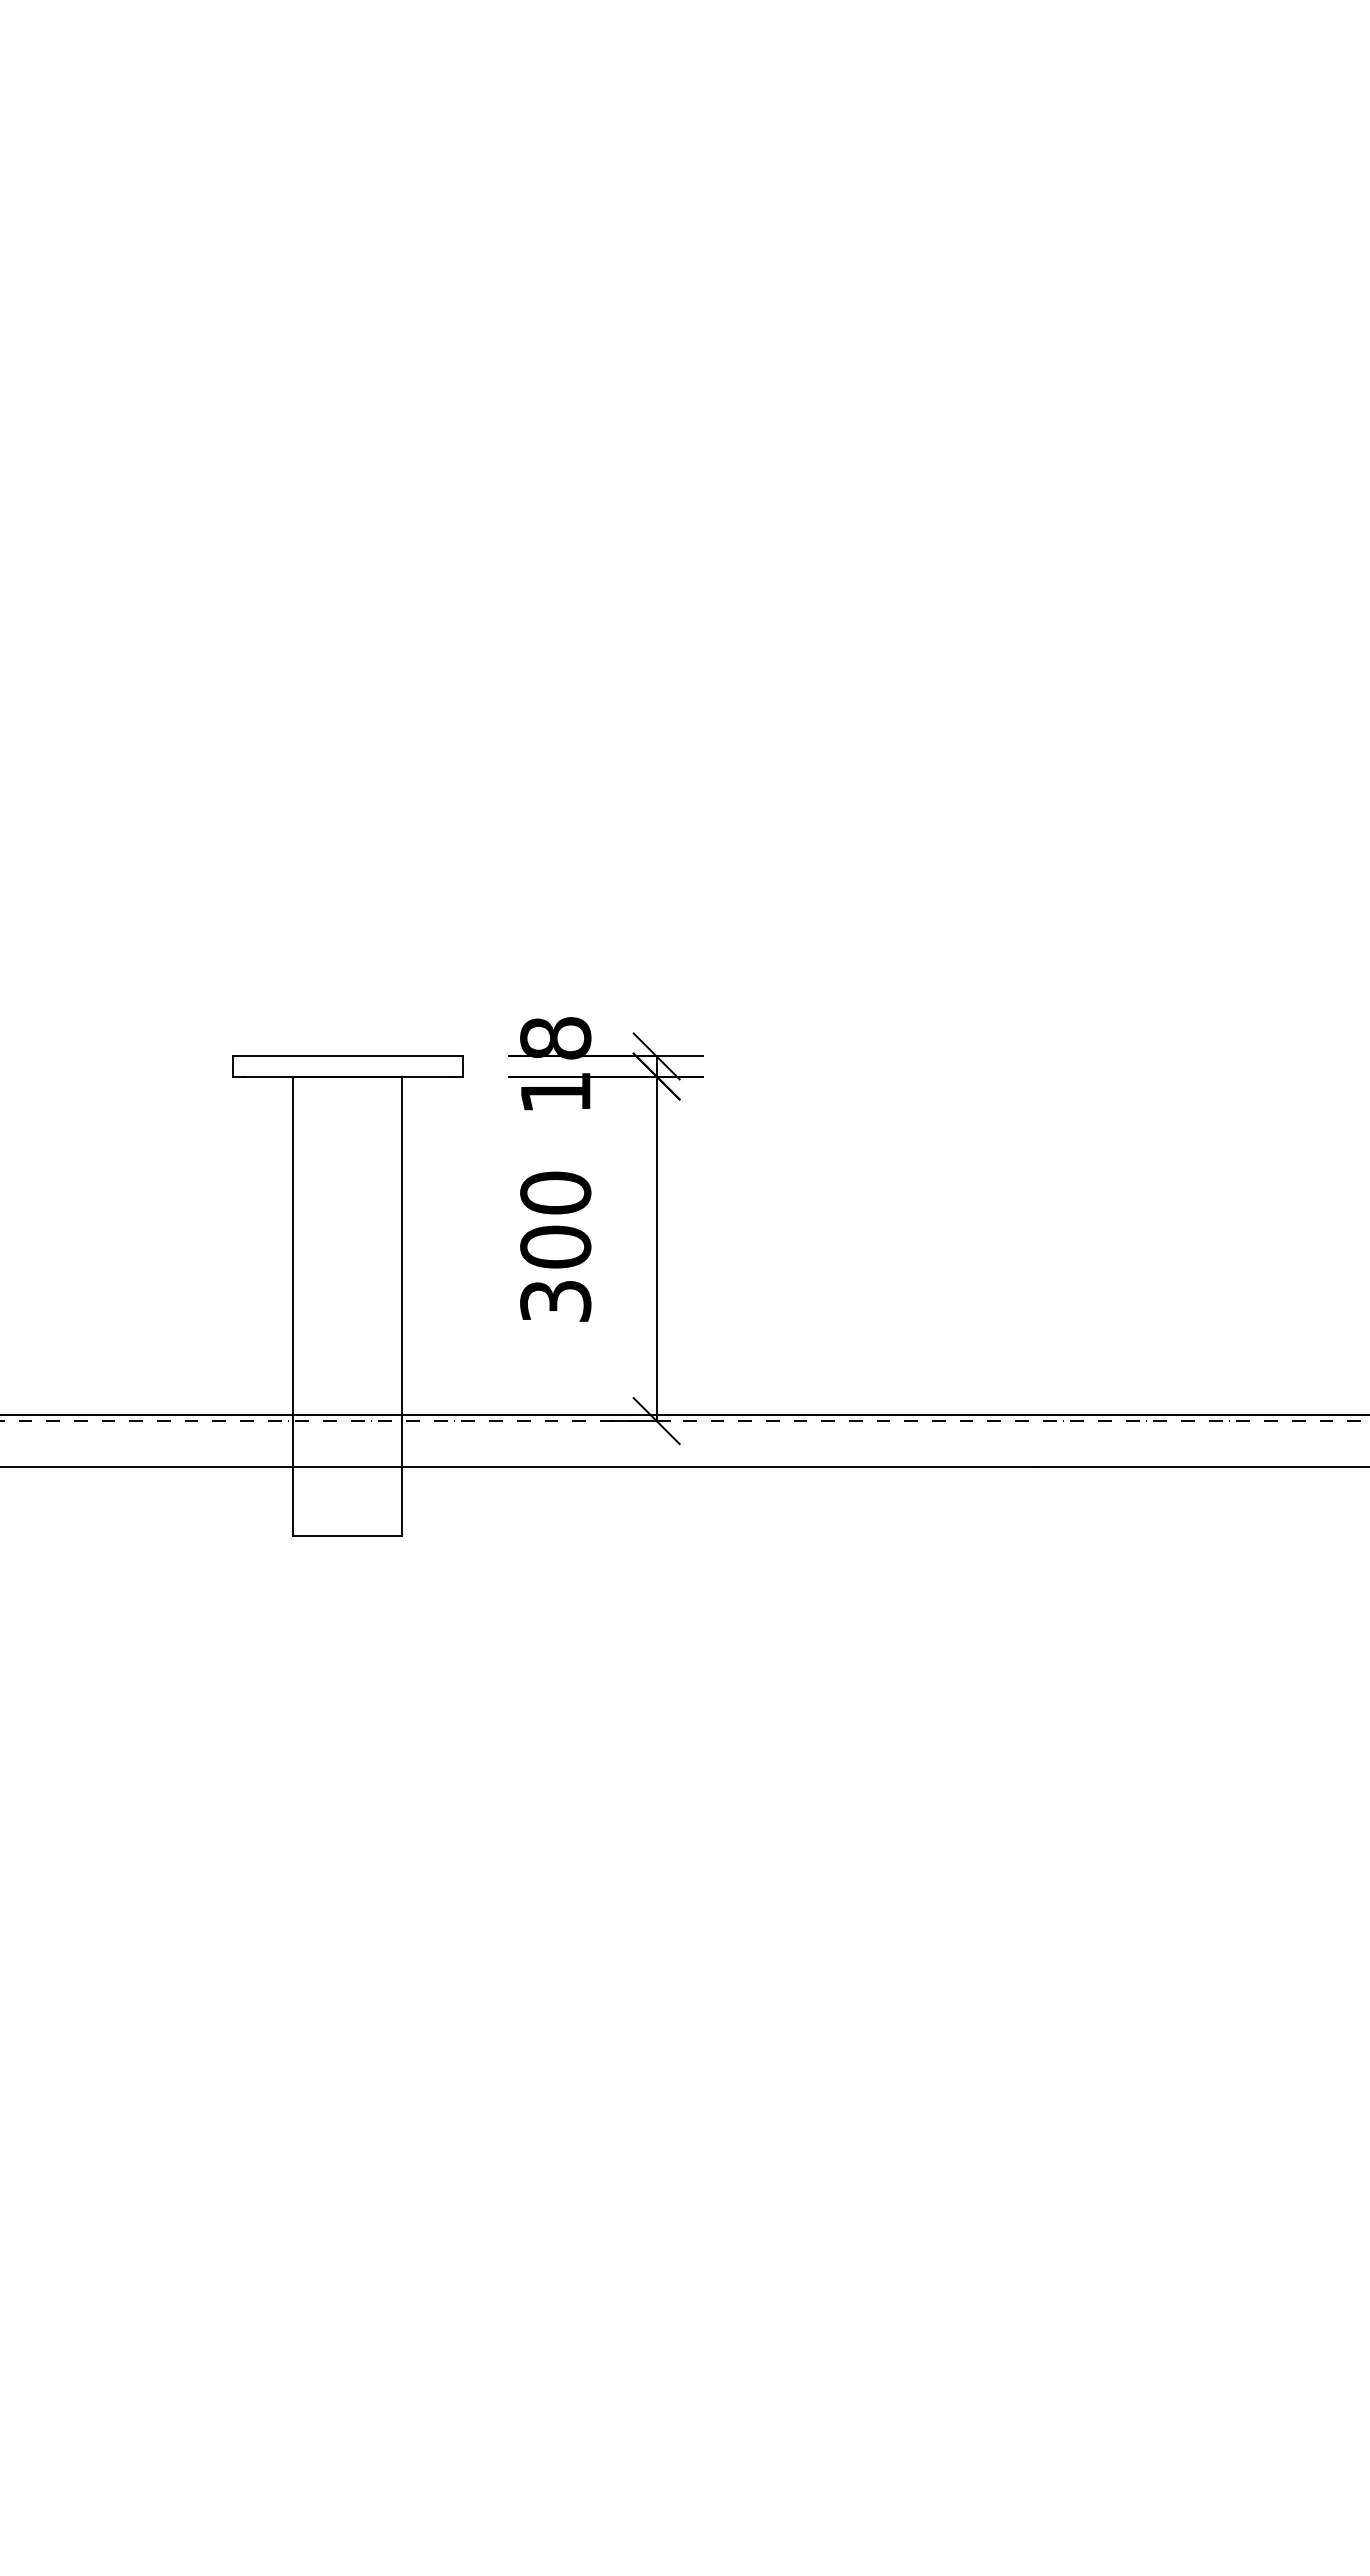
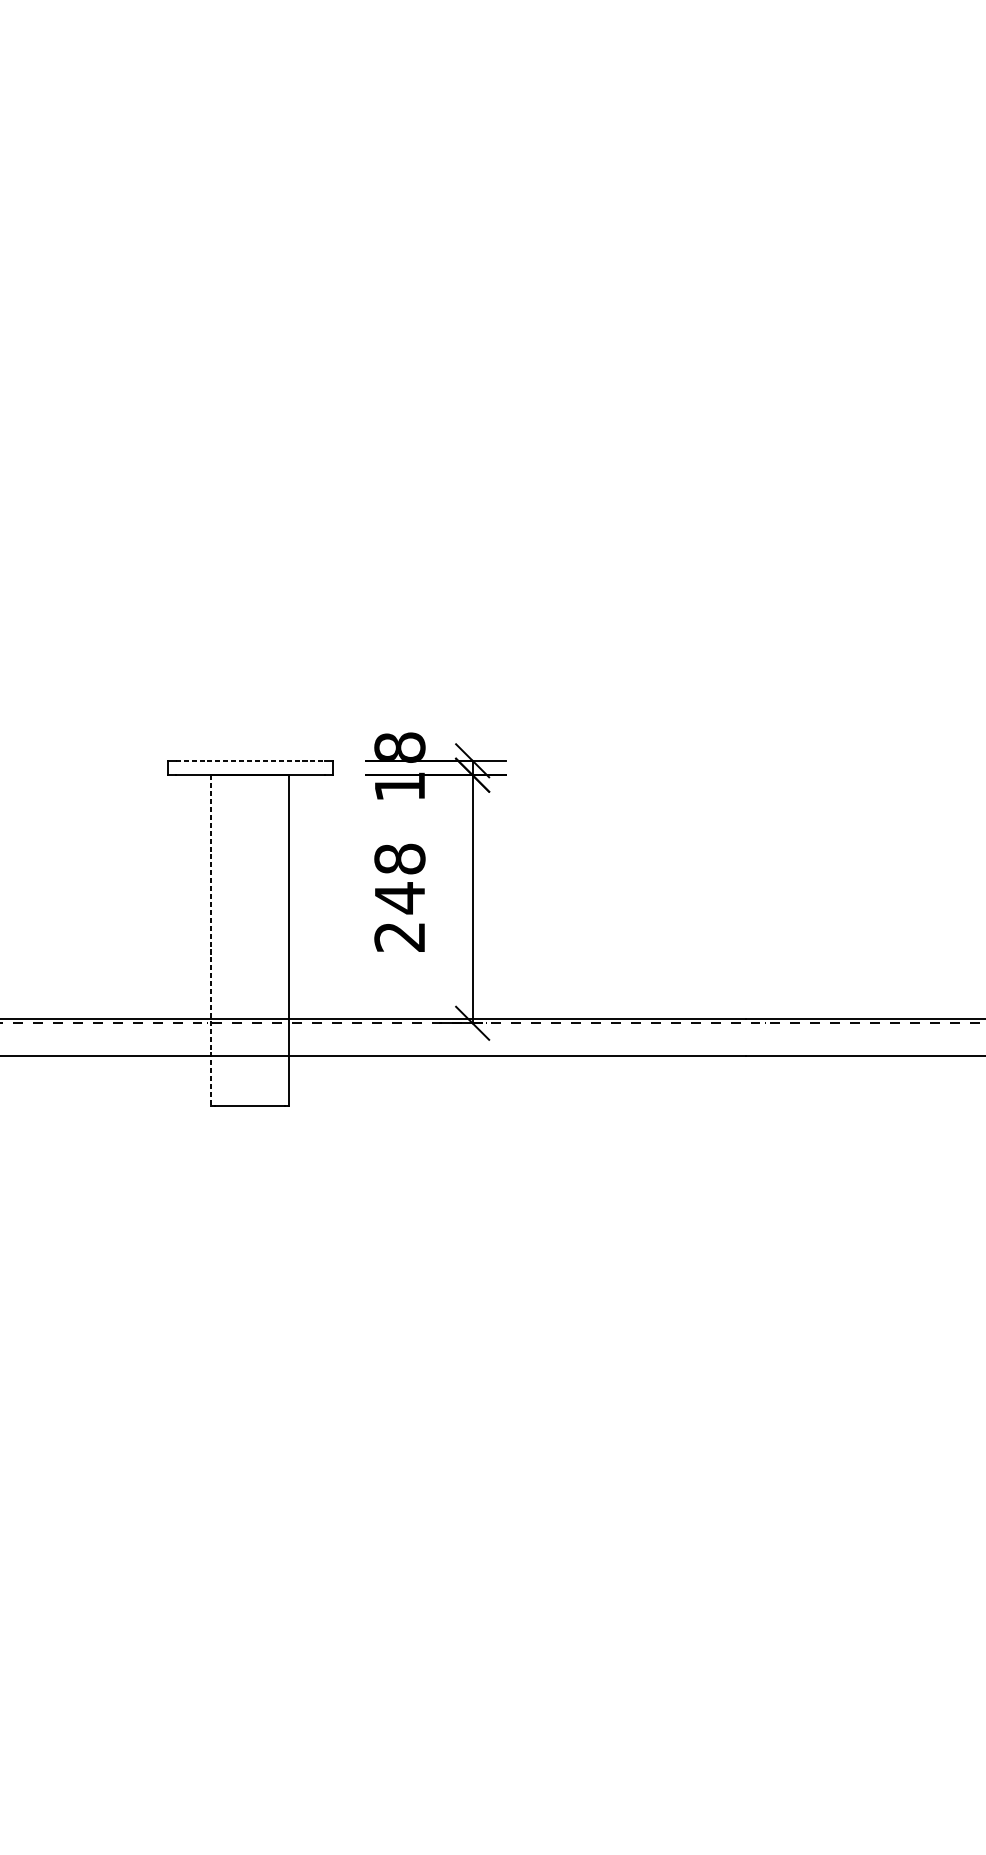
line: (348, 1056) -> (250, 760), solid -> dashed
text: (555, 1246) -> (399, 897), 300 -> 248
line: (292, 1306) -> (210, 940), solid -> dashed

